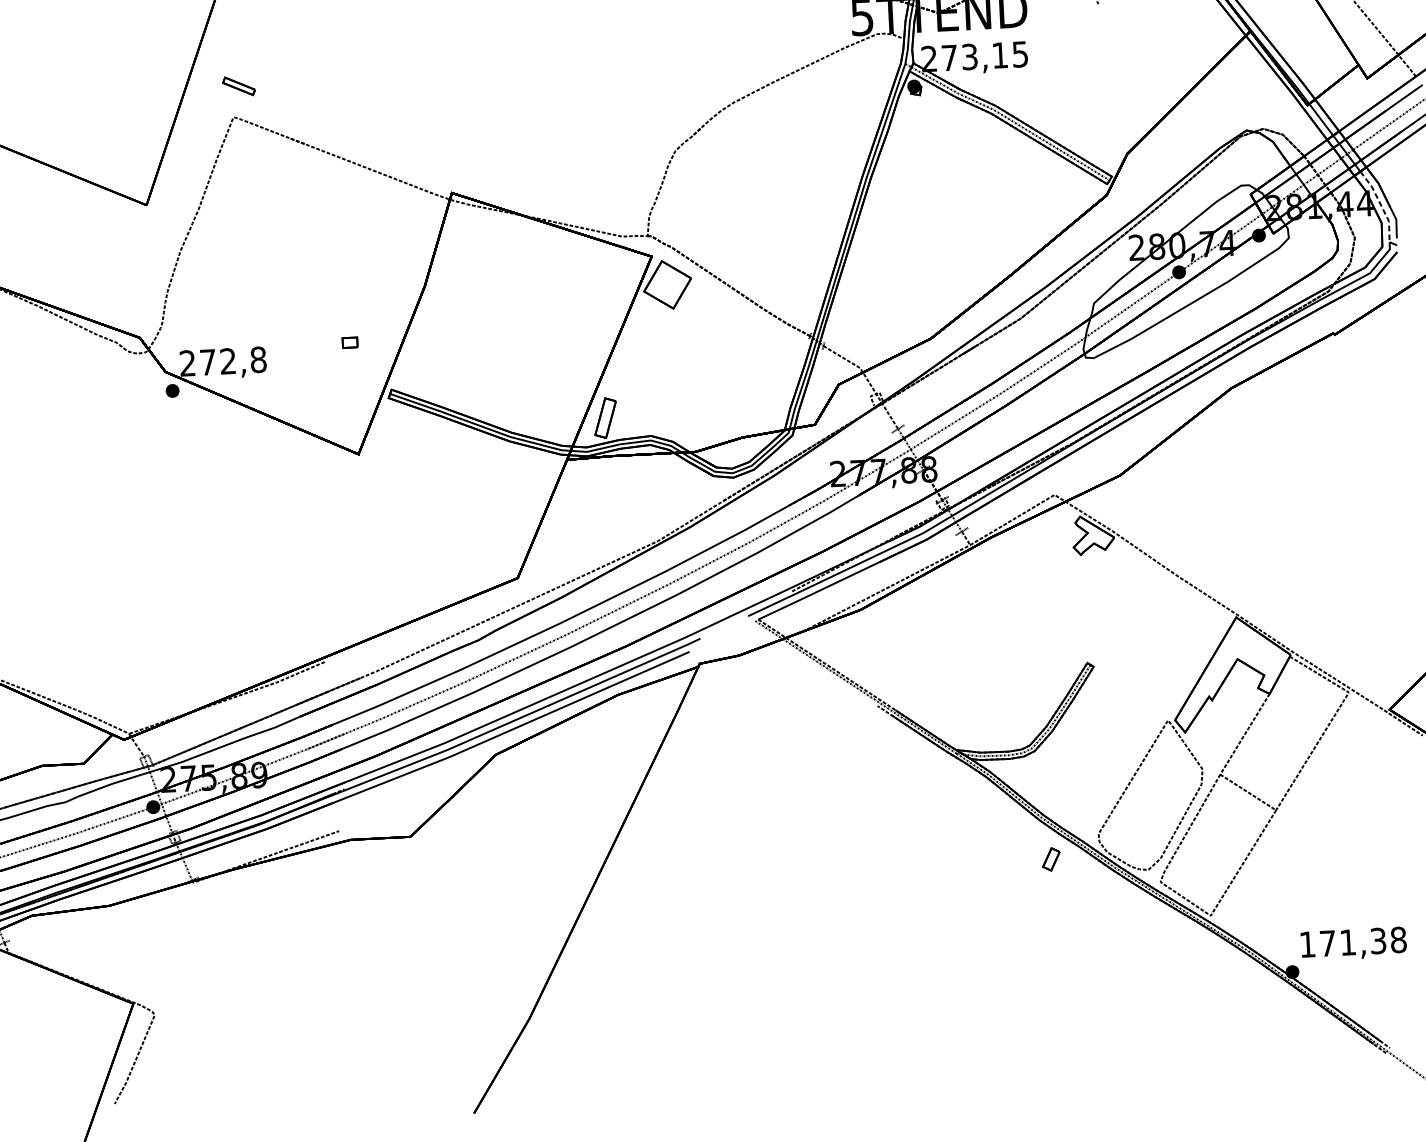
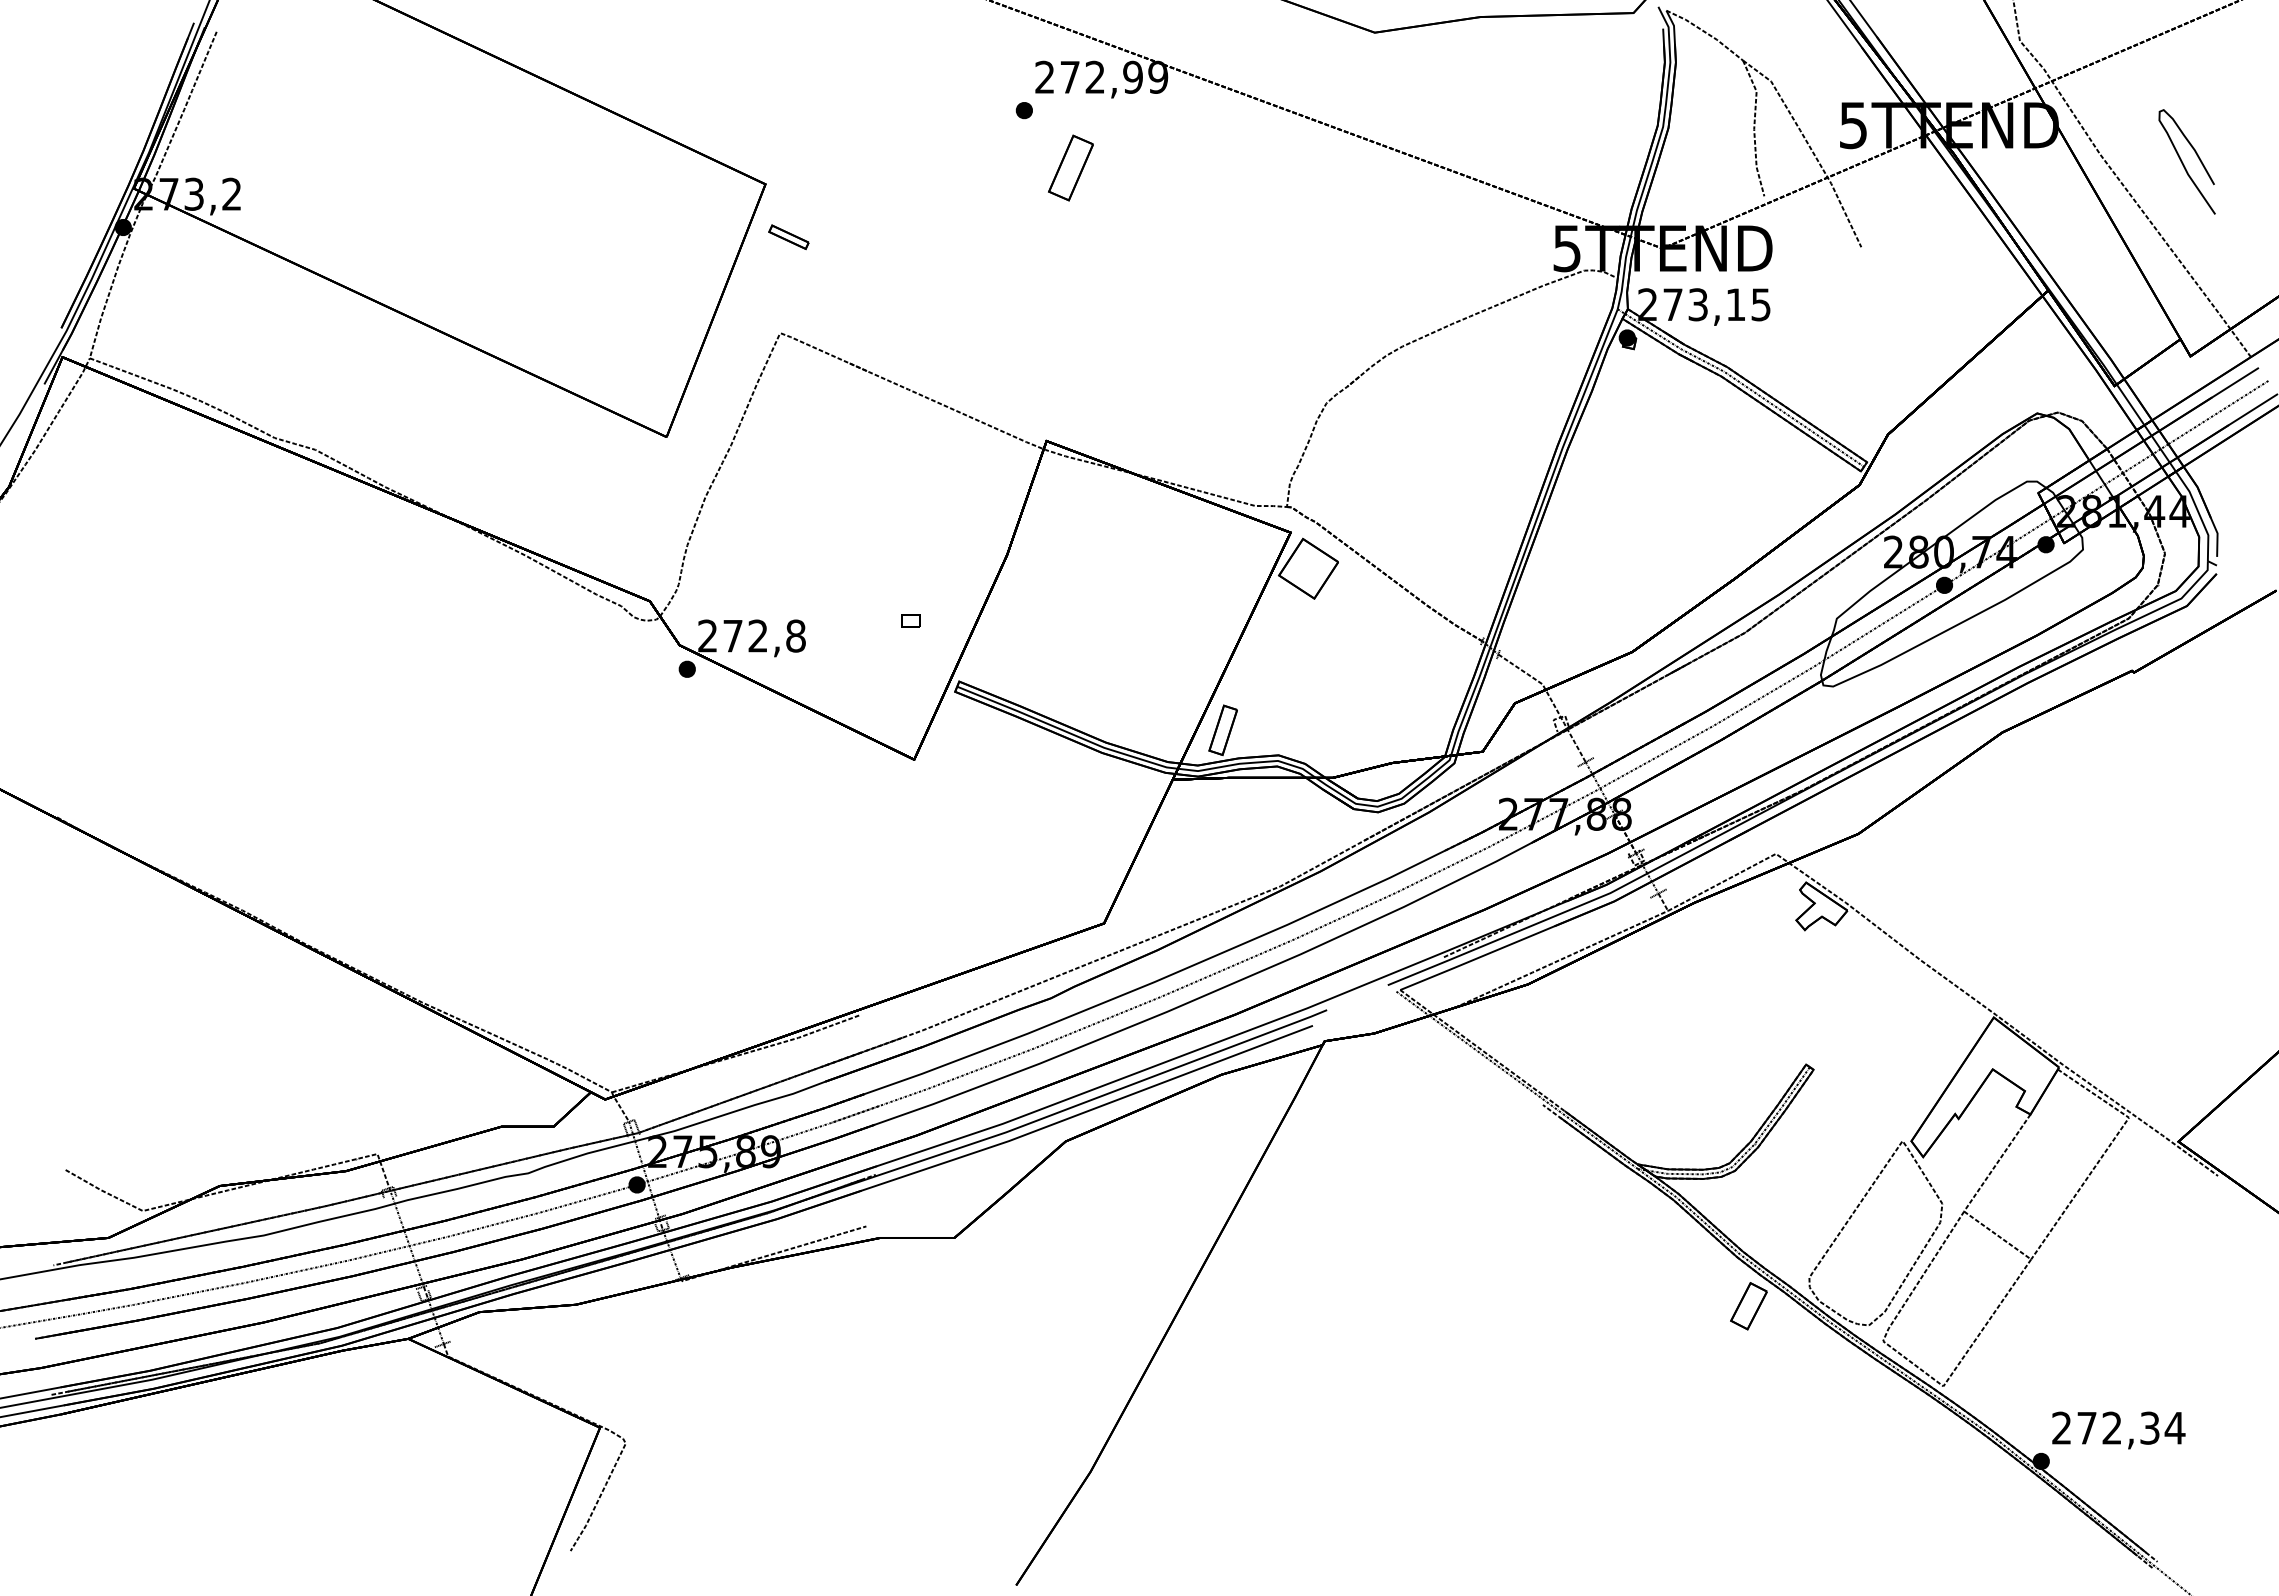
part: (238, 86) -> (788, 237), moved
line: (1381, 205) -> (2199, 514), dashed -> solid
part: (1050, 859) -> (1748, 1306), size x1.67
text: (1353, 941) -> (2118, 1427), 171,38 -> 272,34

